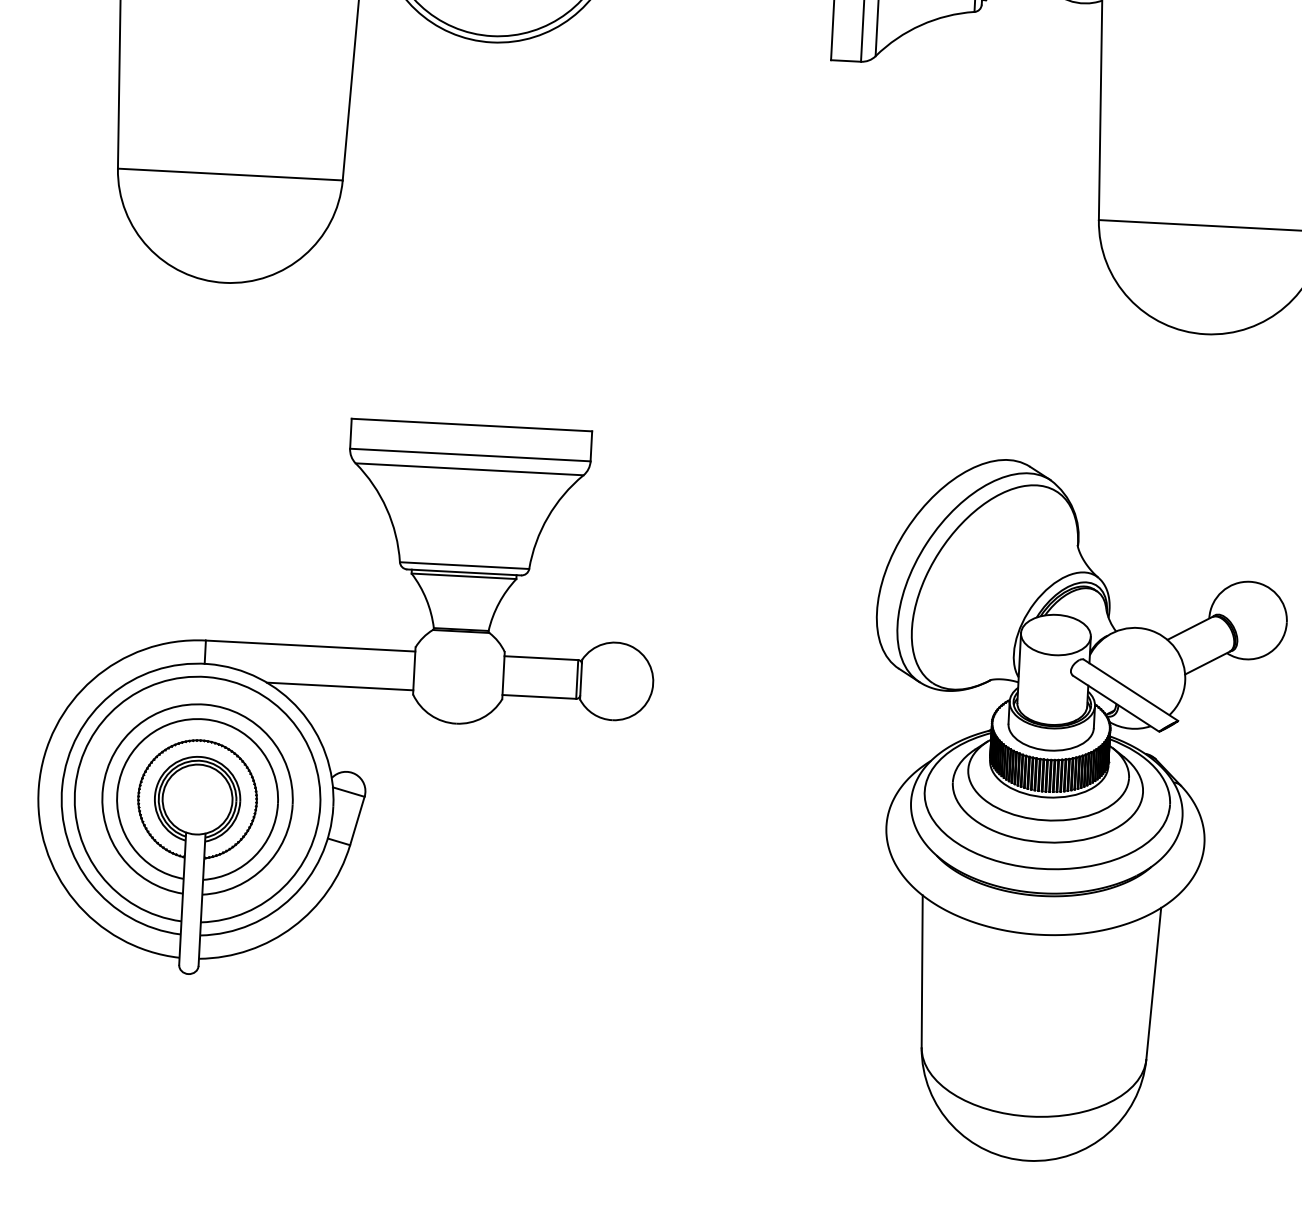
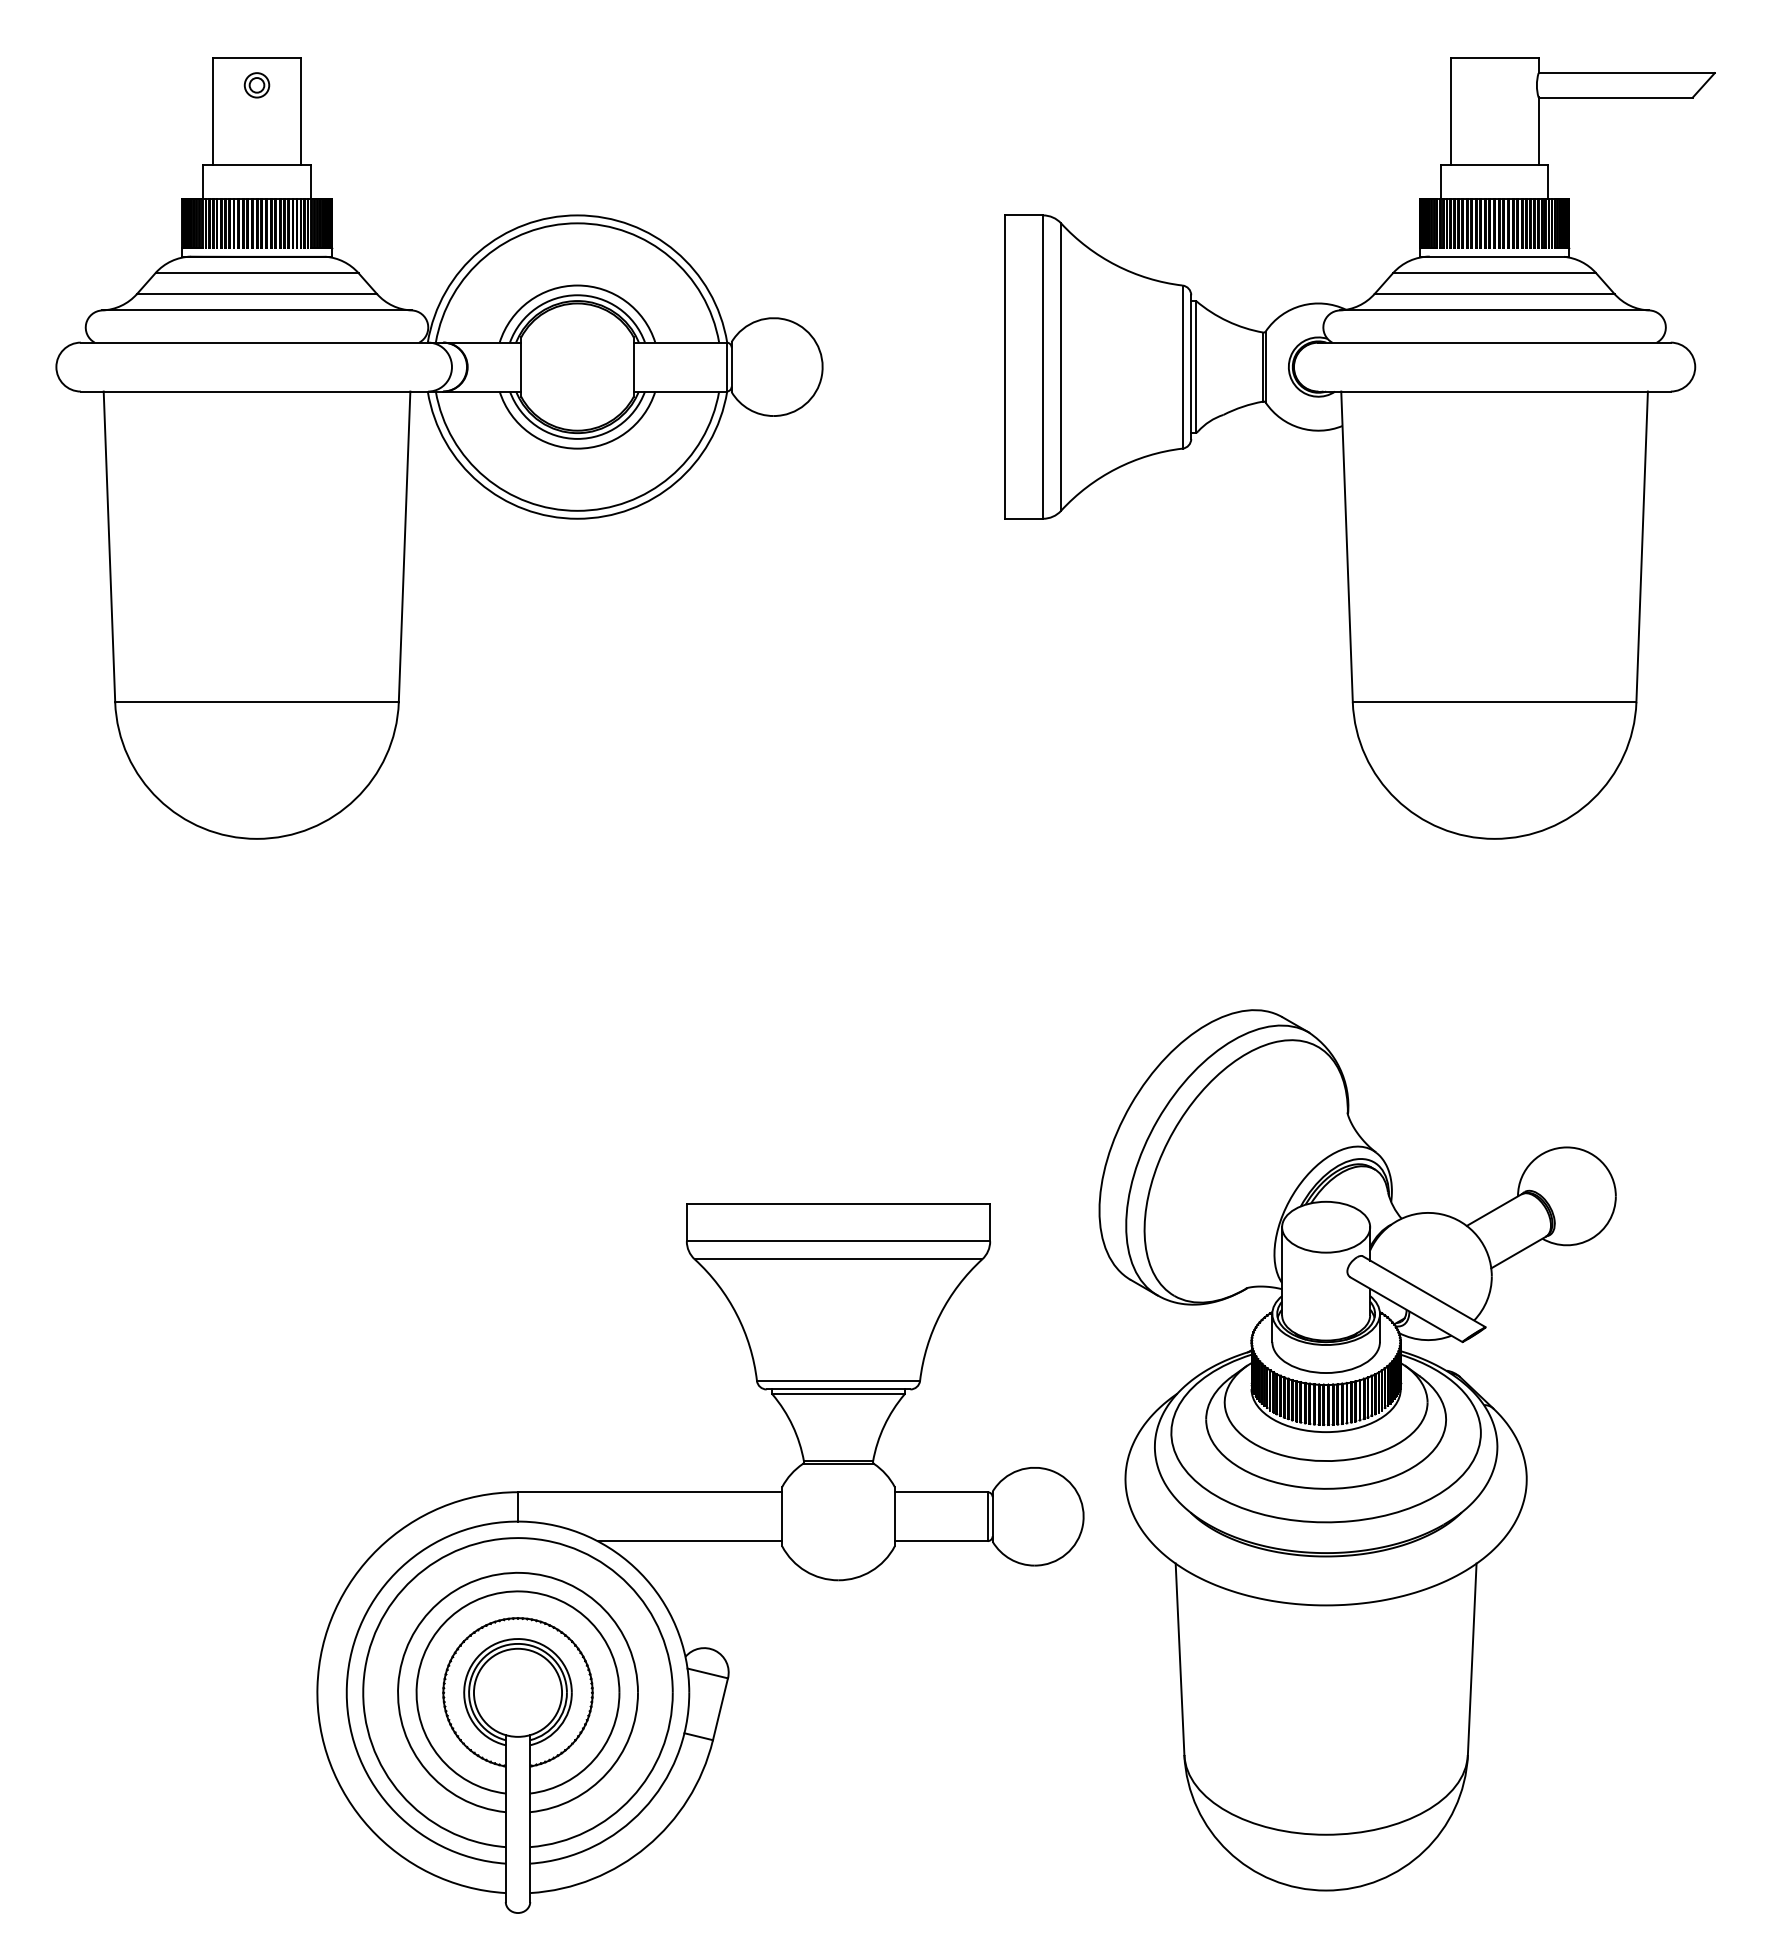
part: (348, 687) -> (700, 1541), moved

